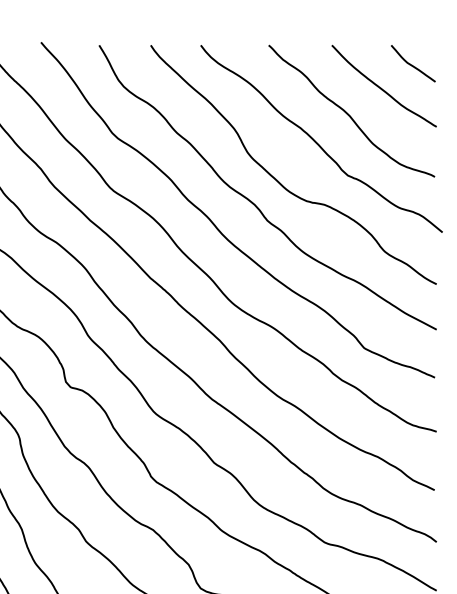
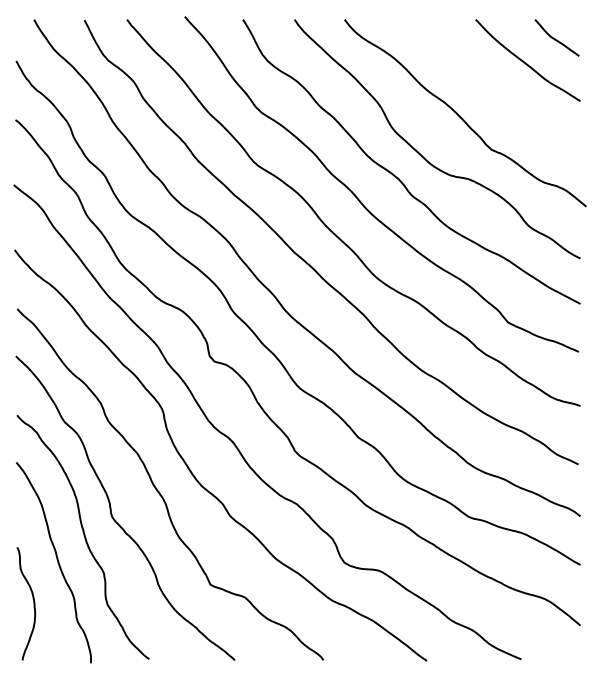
curve: (348, 113) -> (492, 87), removed

